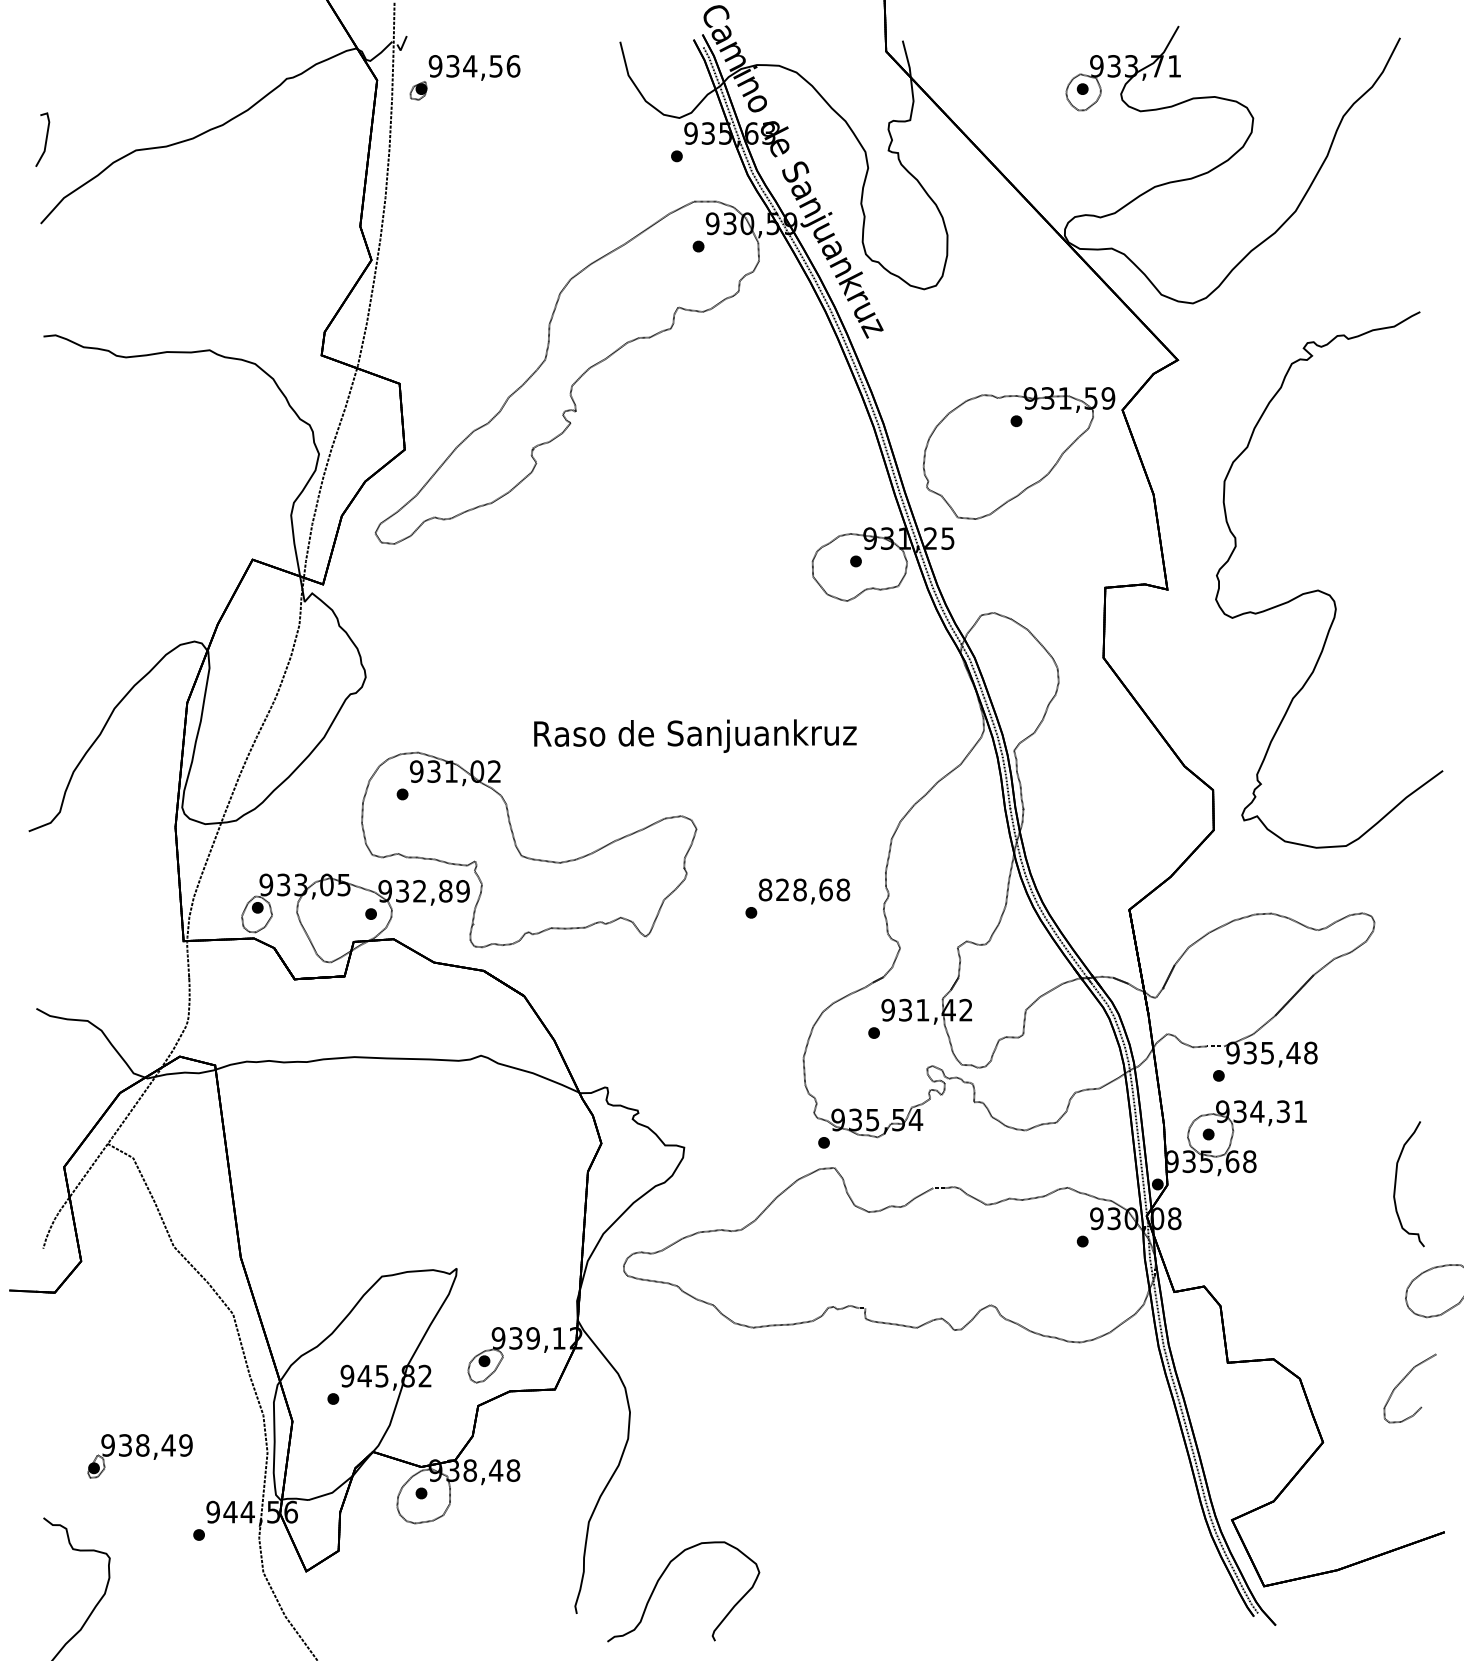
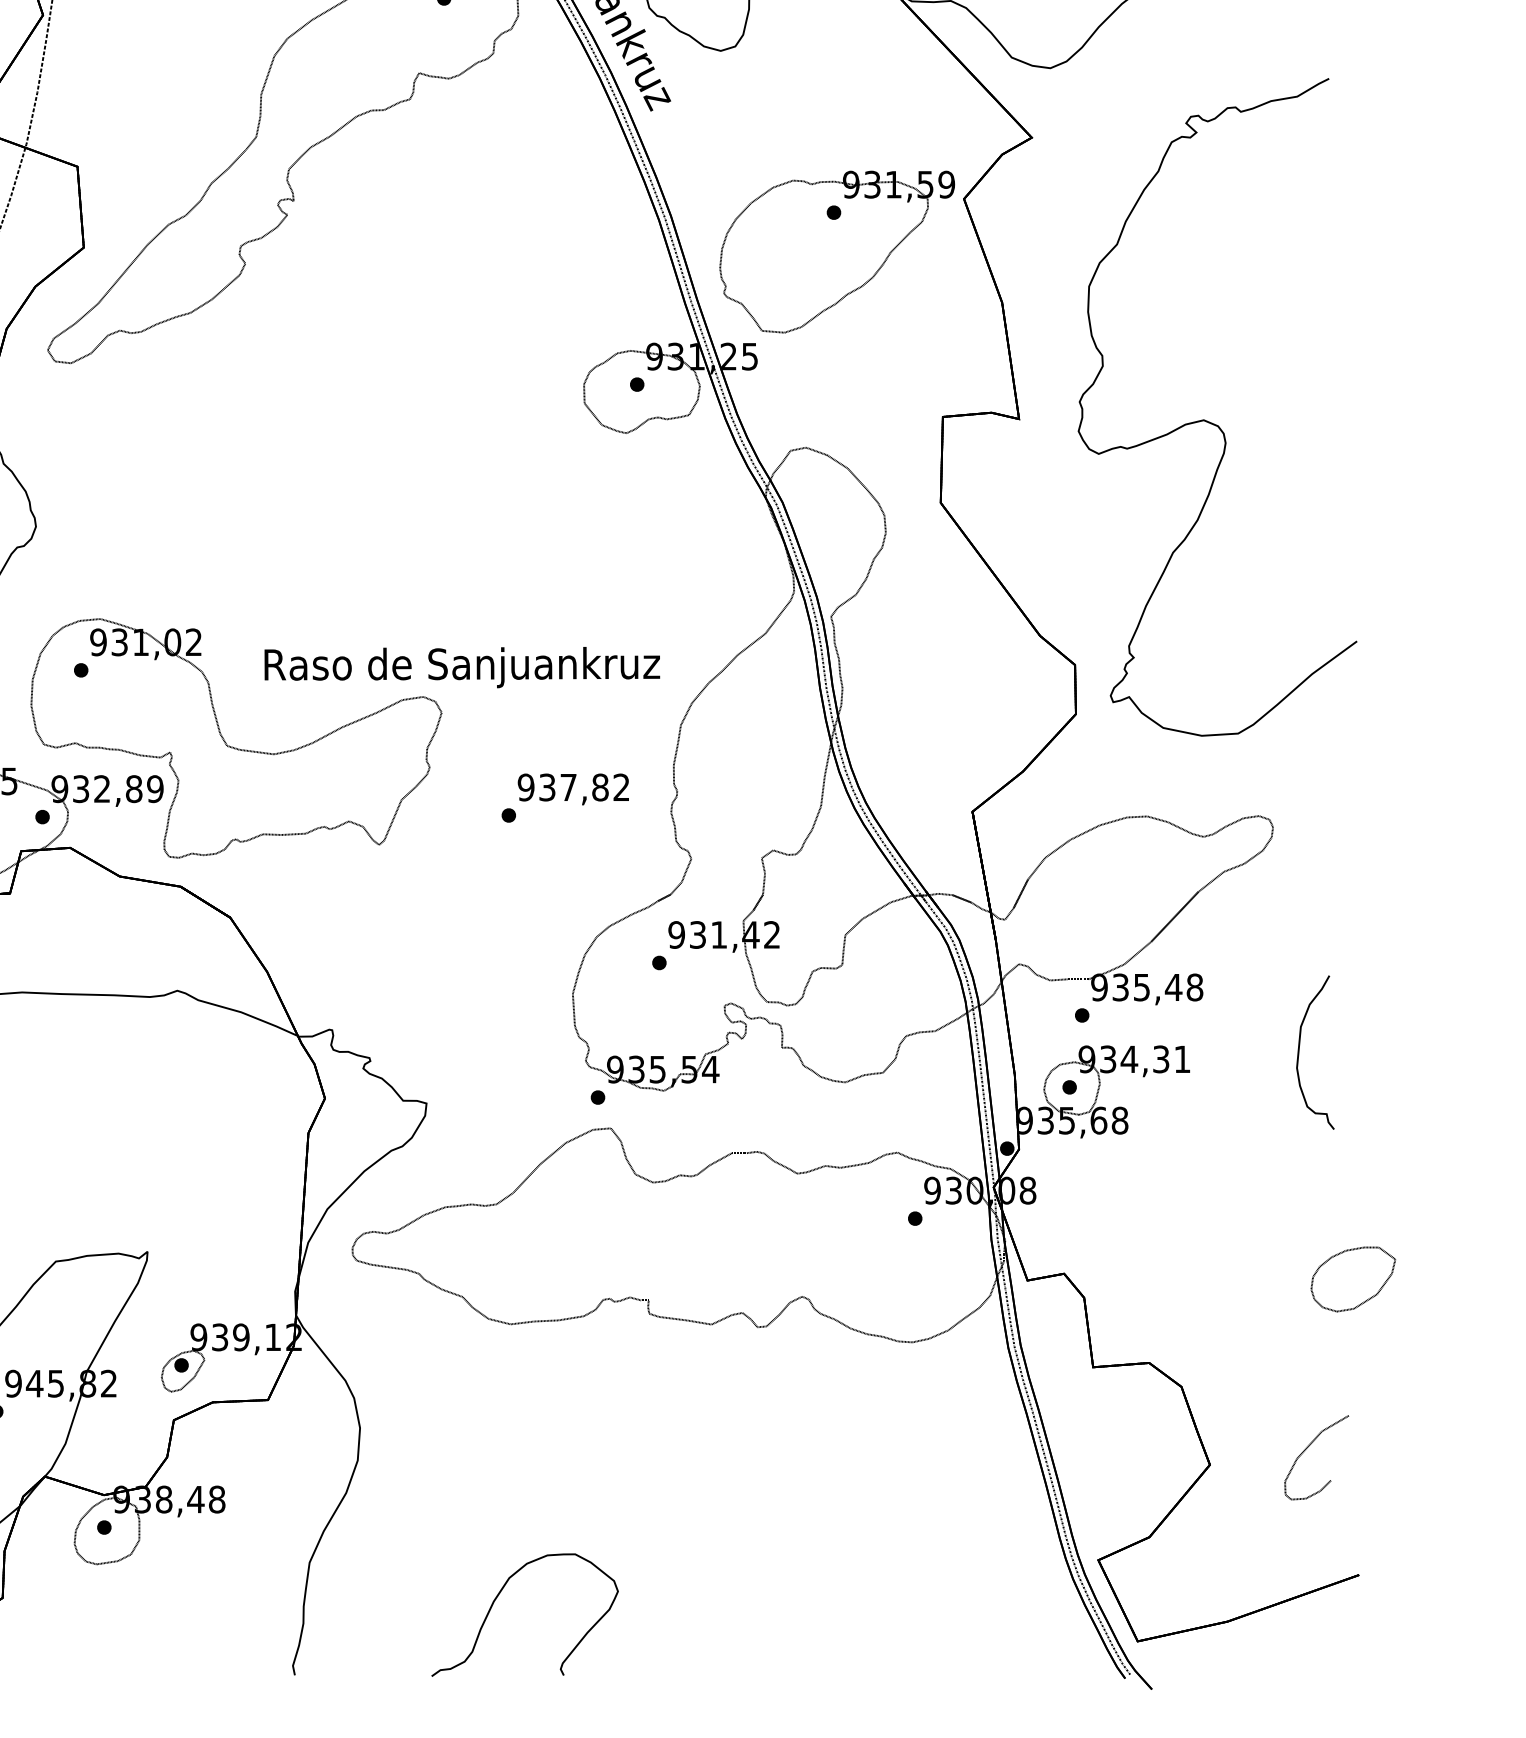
text: (695, 735) -> (462, 666), moved
text: (804, 889) -> (574, 786), 828,68 -> 937,82
curve: (1396, 1184) -> (1299, 1053), moved
part: (1402, 1381) -> (1307, 1449), moved
curve: (662, 1576) -> (499, 1596), moved

